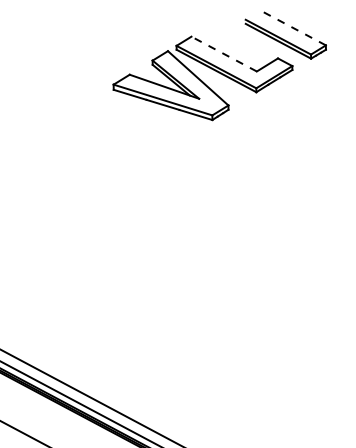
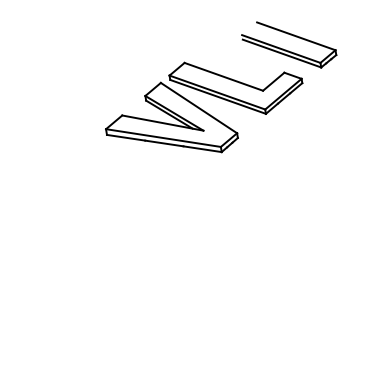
line: (292, 27) -> (295, 35), dashed -> solid
line: (223, 53) -> (222, 76), dashed -> solid

